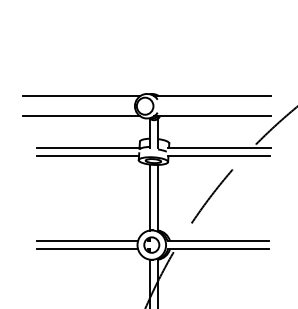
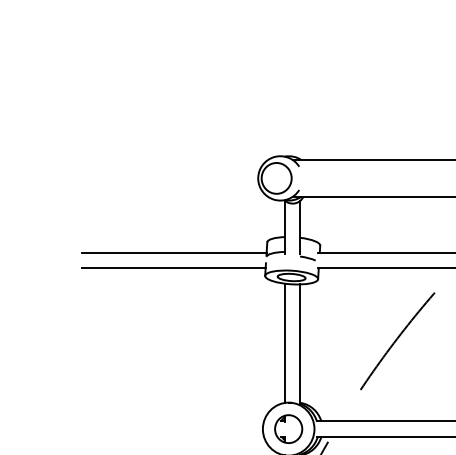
line: (81, 96) -> (161, 160), removed
line: (81, 116) -> (161, 196), removed
line: (87, 240) -> (172, 420), removed
line: (87, 249) -> (172, 437), removed

